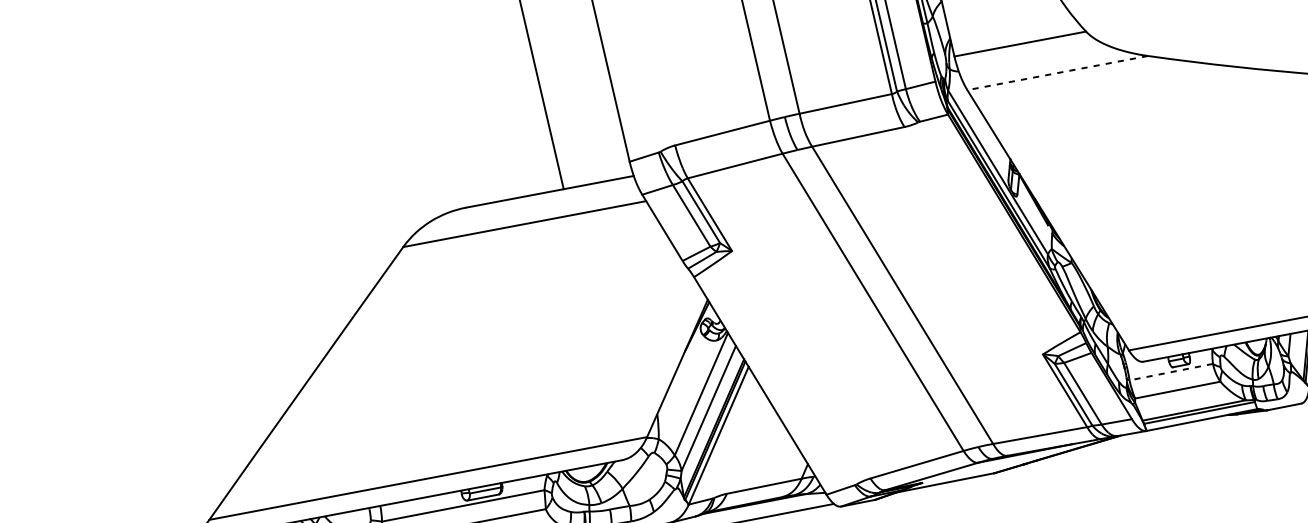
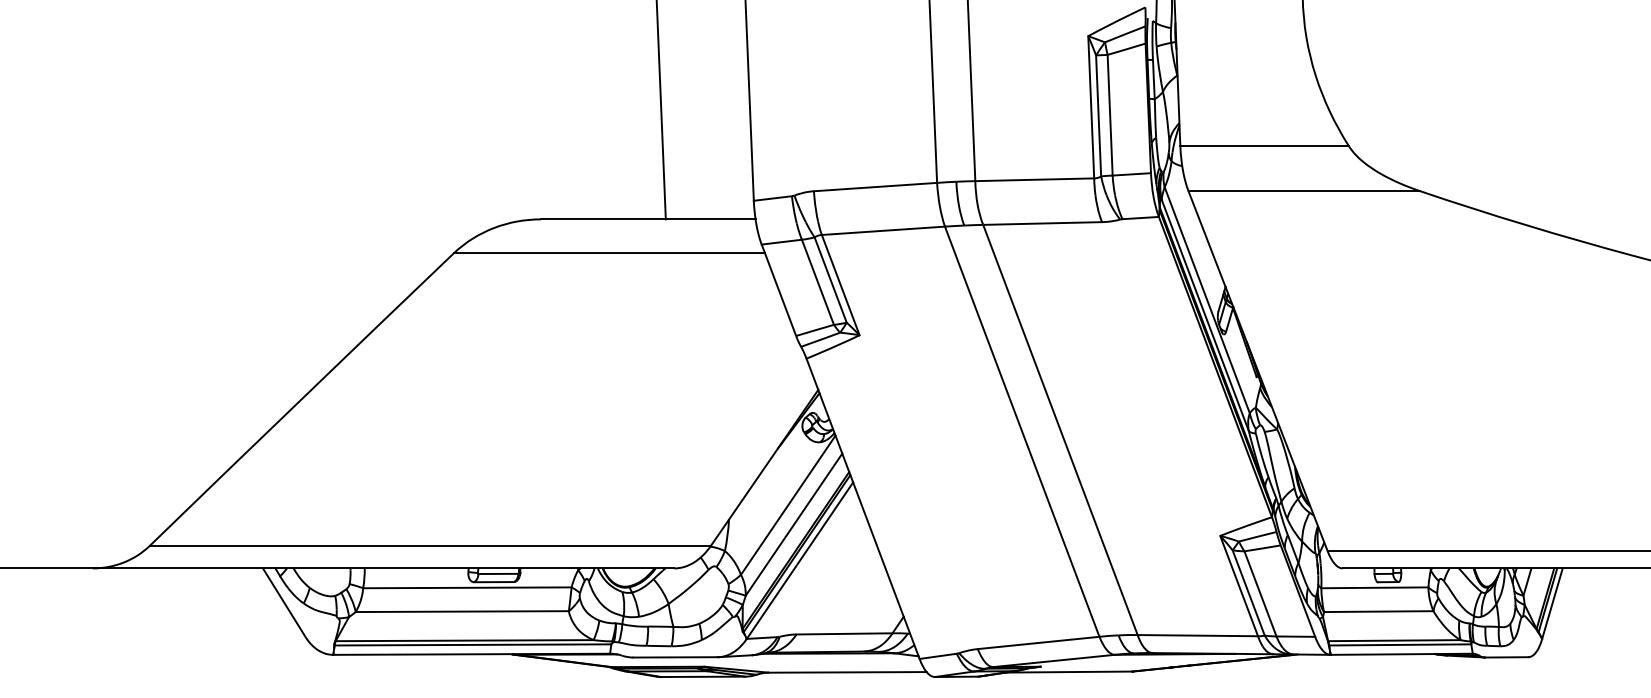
line: (1057, 73) -> (1304, 191), dashed -> solid
line: (1170, 371) -> (1374, 587), dashed -> solid

